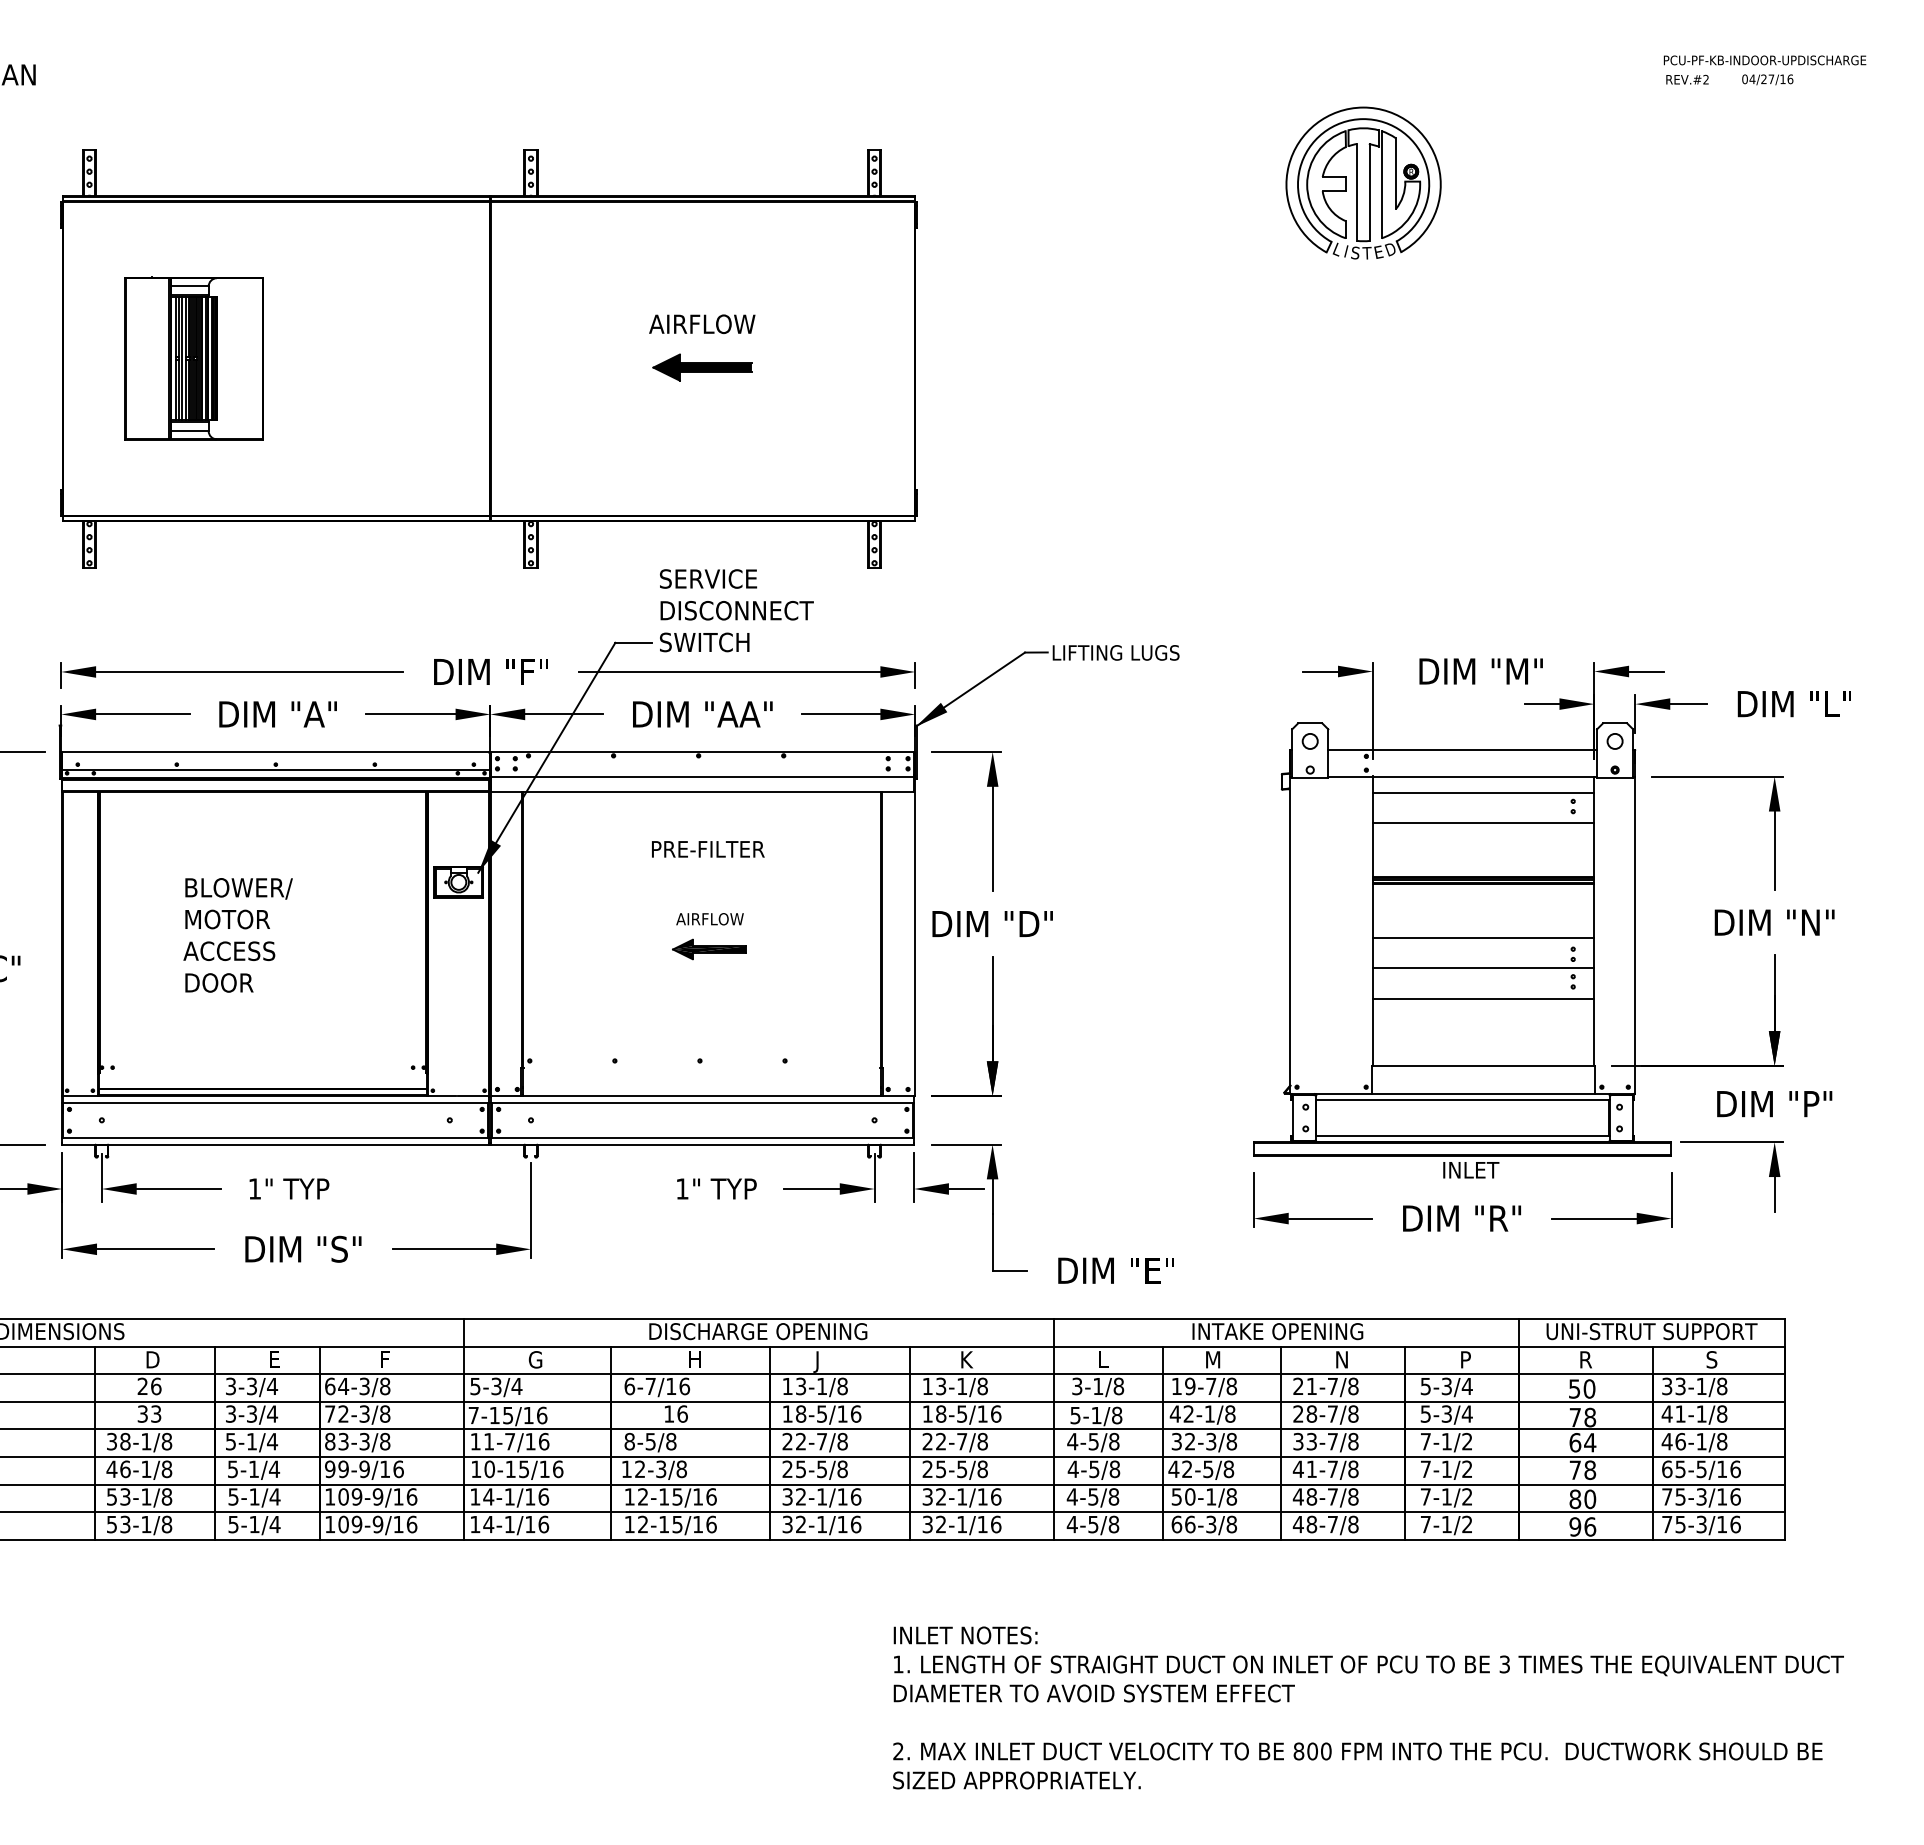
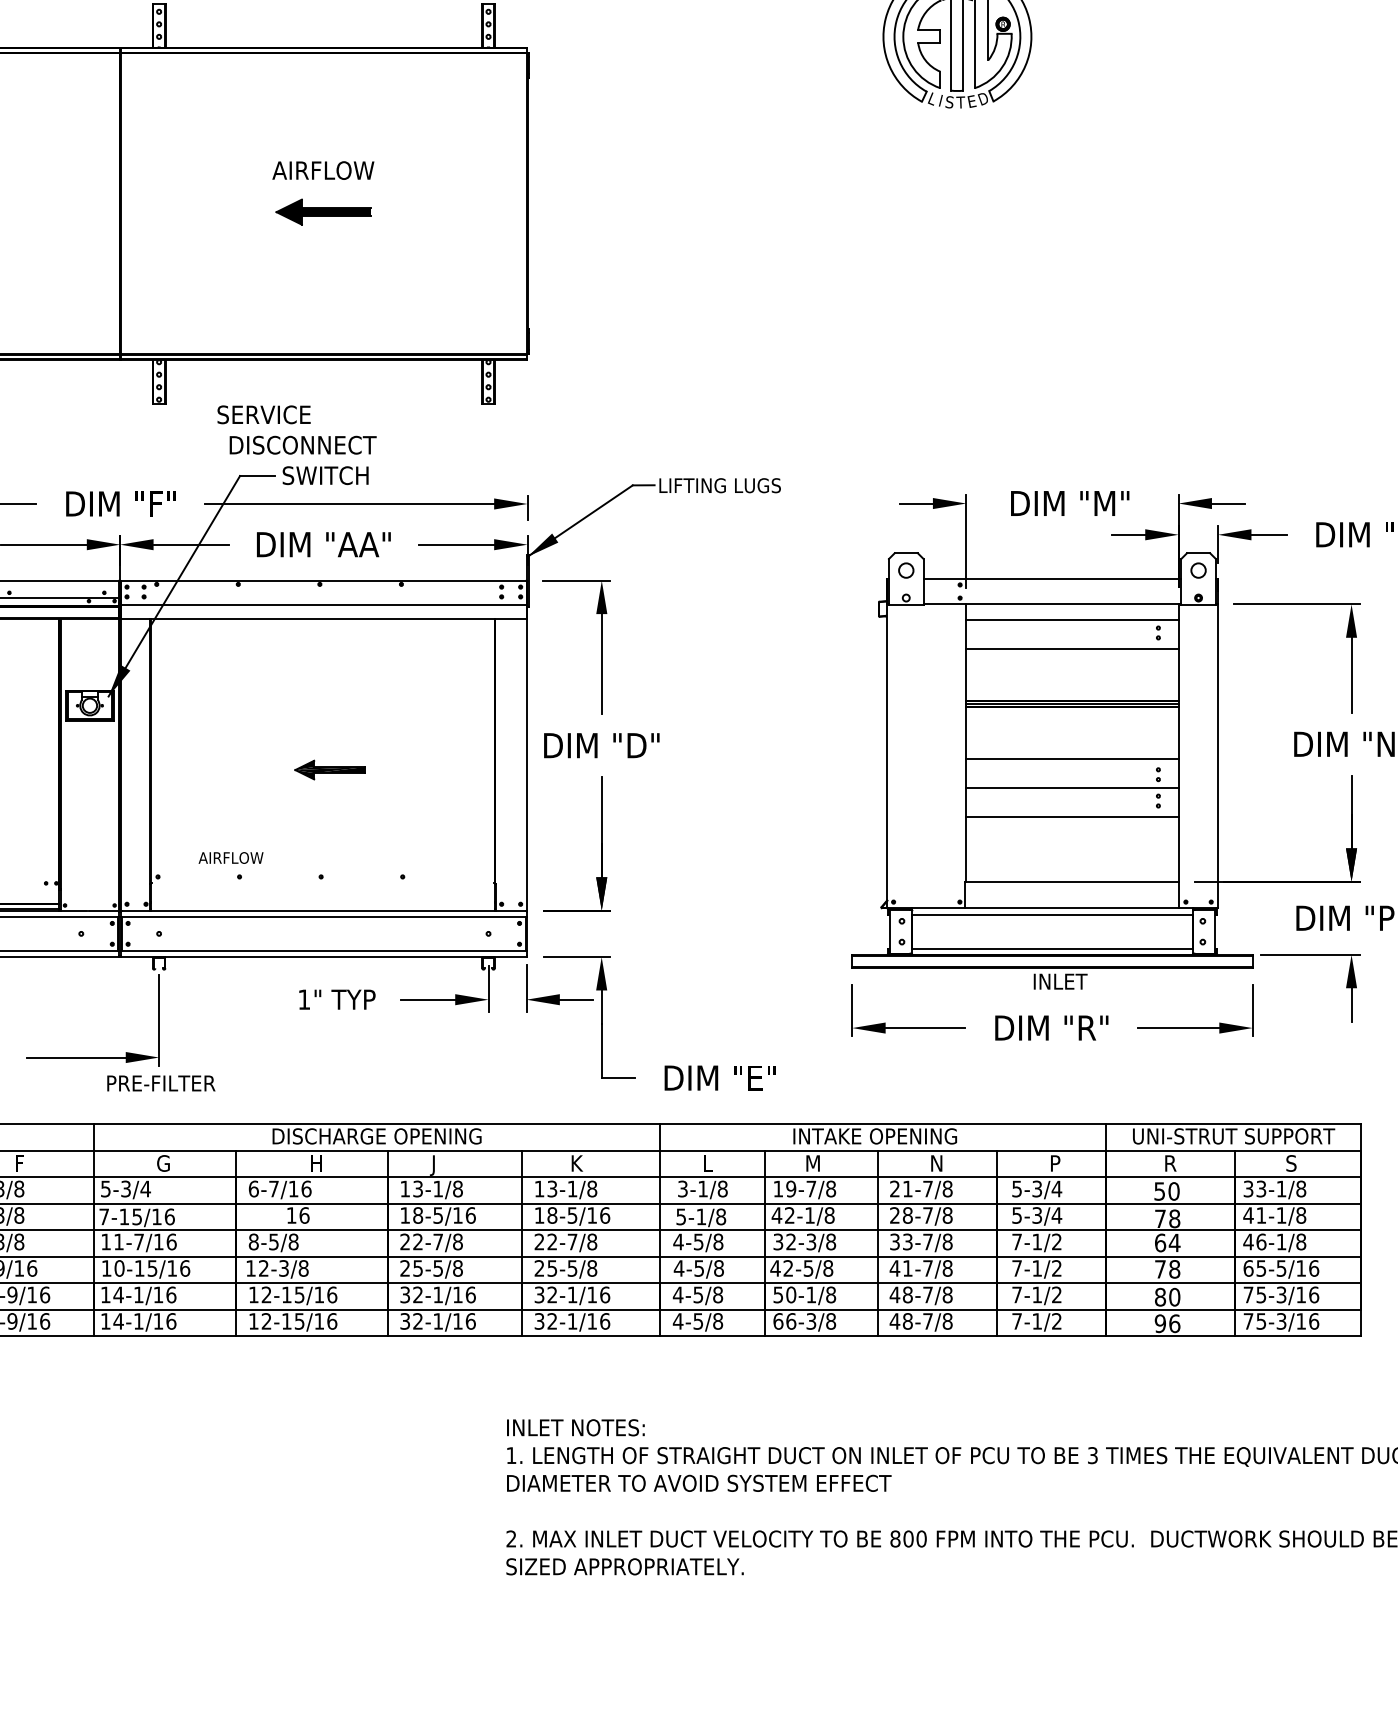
text: (708, 578) -> (264, 414), moved
text: (736, 610) -> (302, 445), moved
text: (708, 849) -> (161, 1083), moved
text: (709, 919) -> (230, 858), moved

